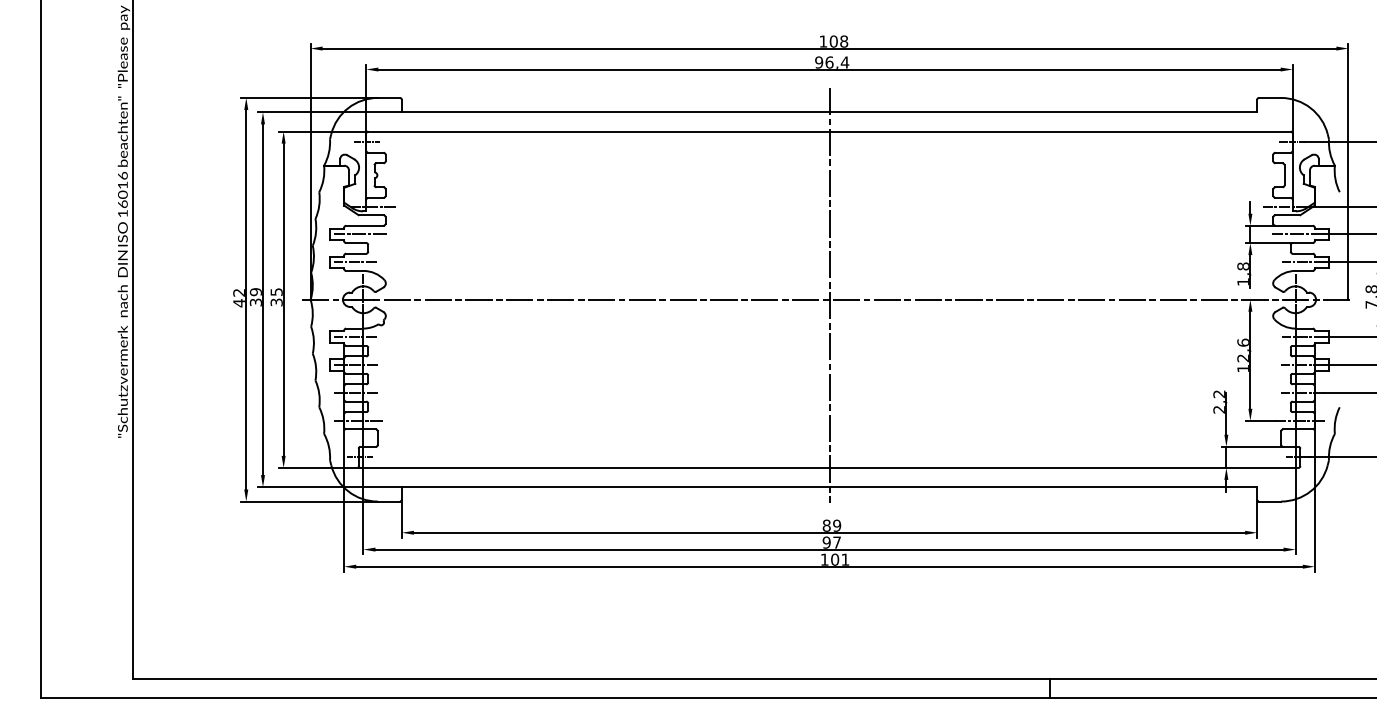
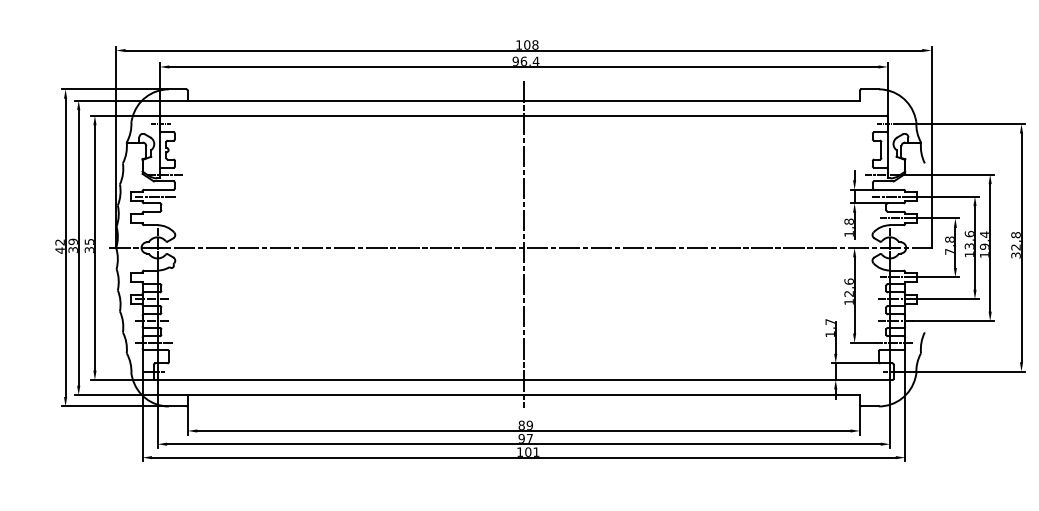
line: (355, 262) -> (151, 218), removed
line: (355, 337) -> (151, 277), removed
text: (1219, 401) -> (830, 327), 2,2 -> 1,7

